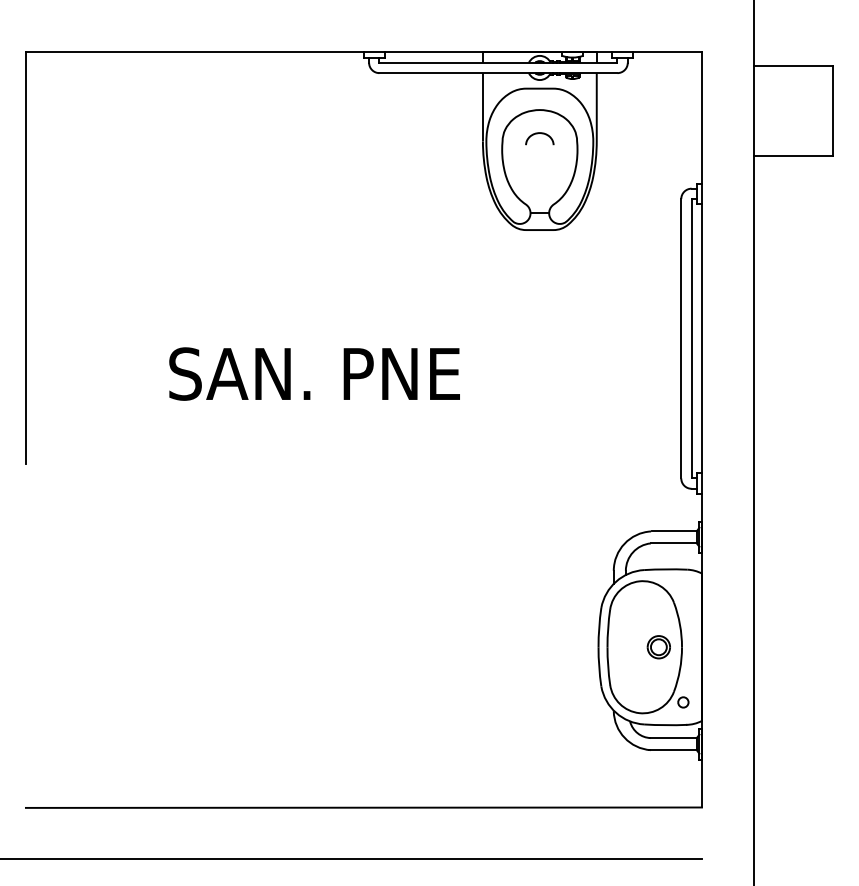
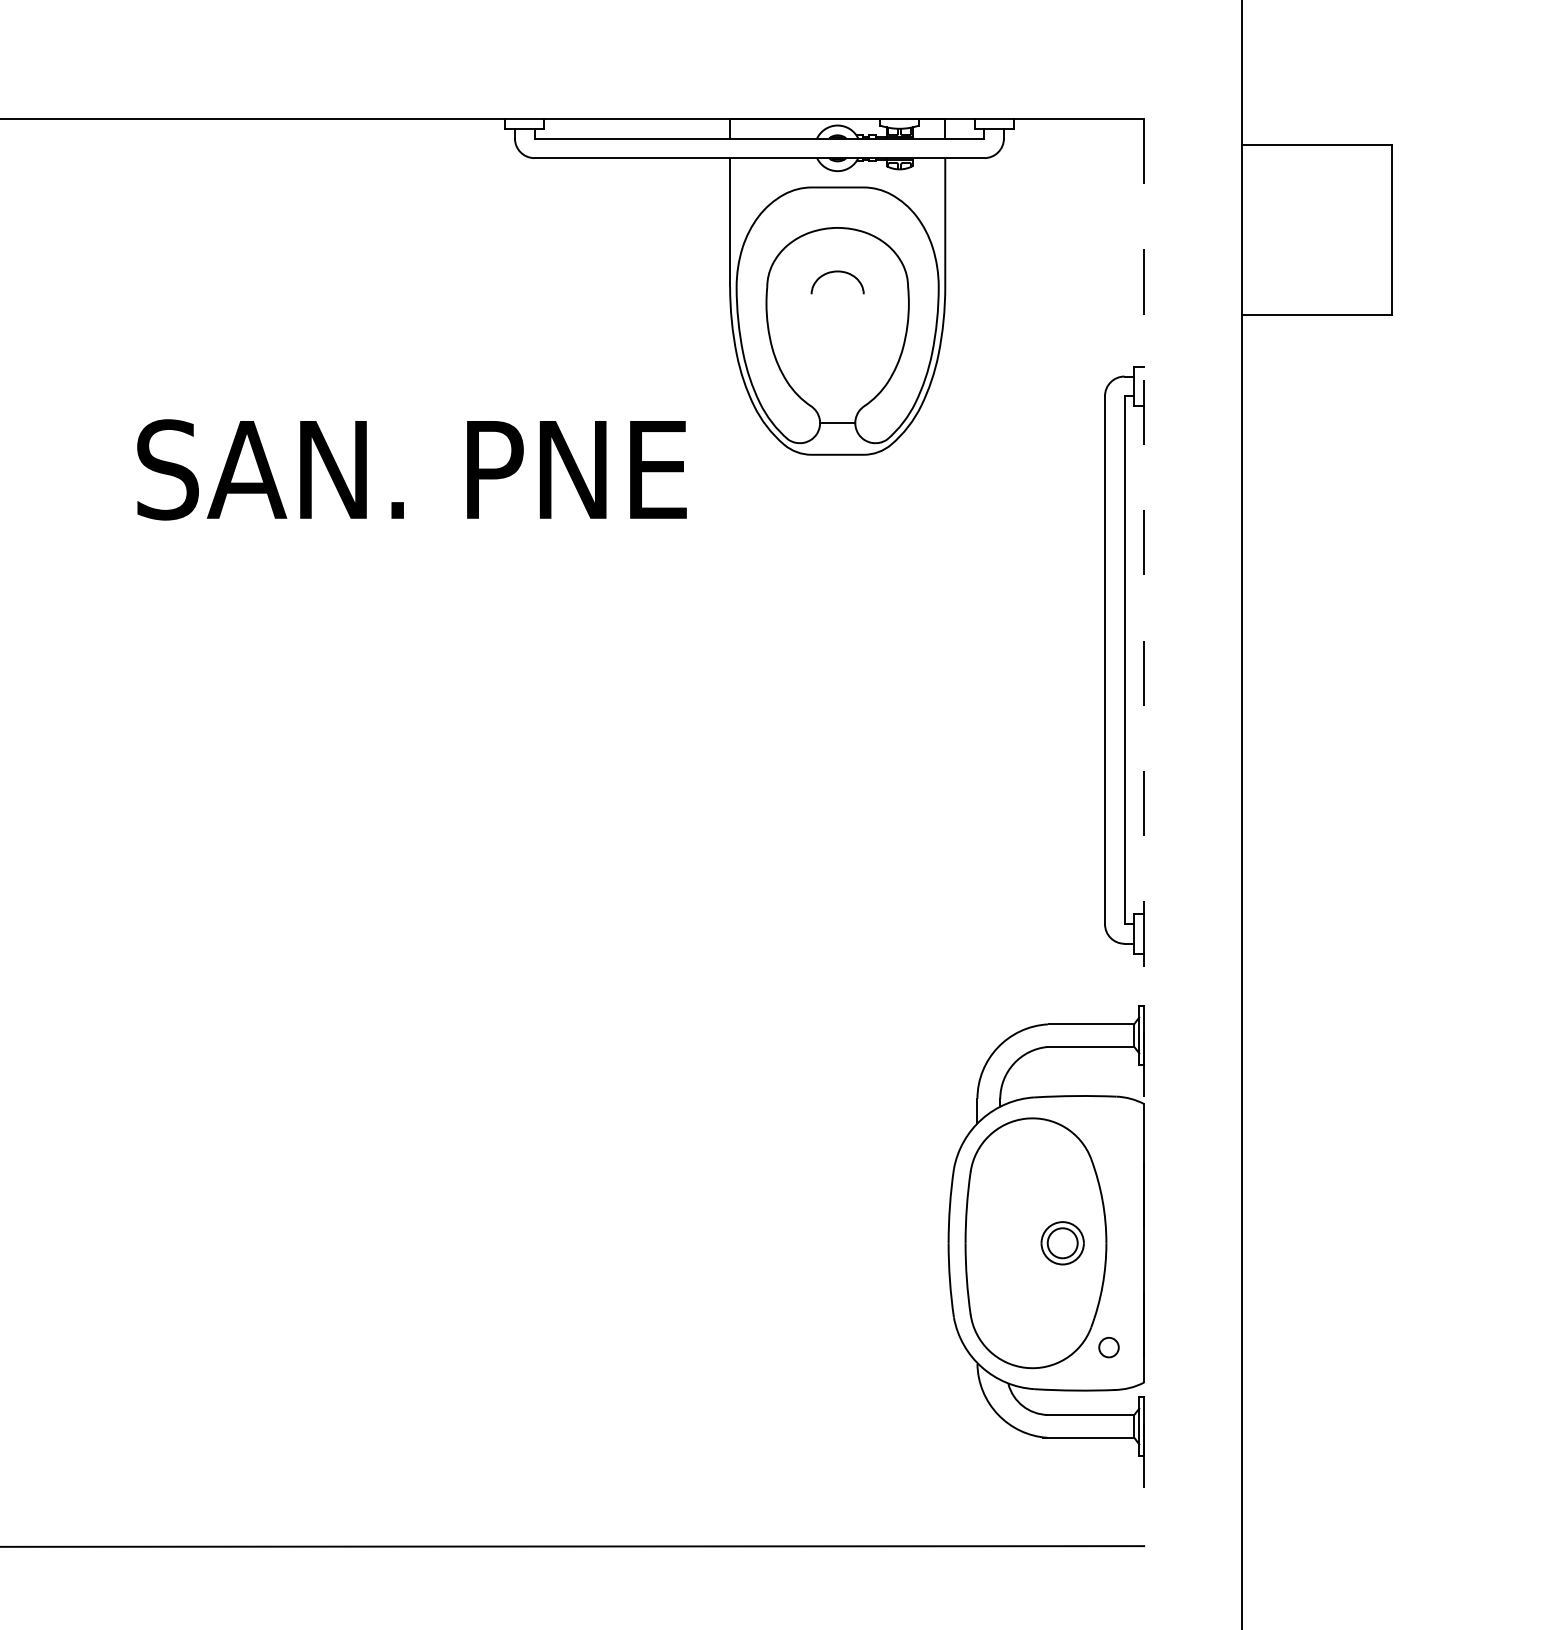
text: (314, 373) -> (411, 468), moved
line: (701, 429) -> (1143, 831), solid -> dashed

